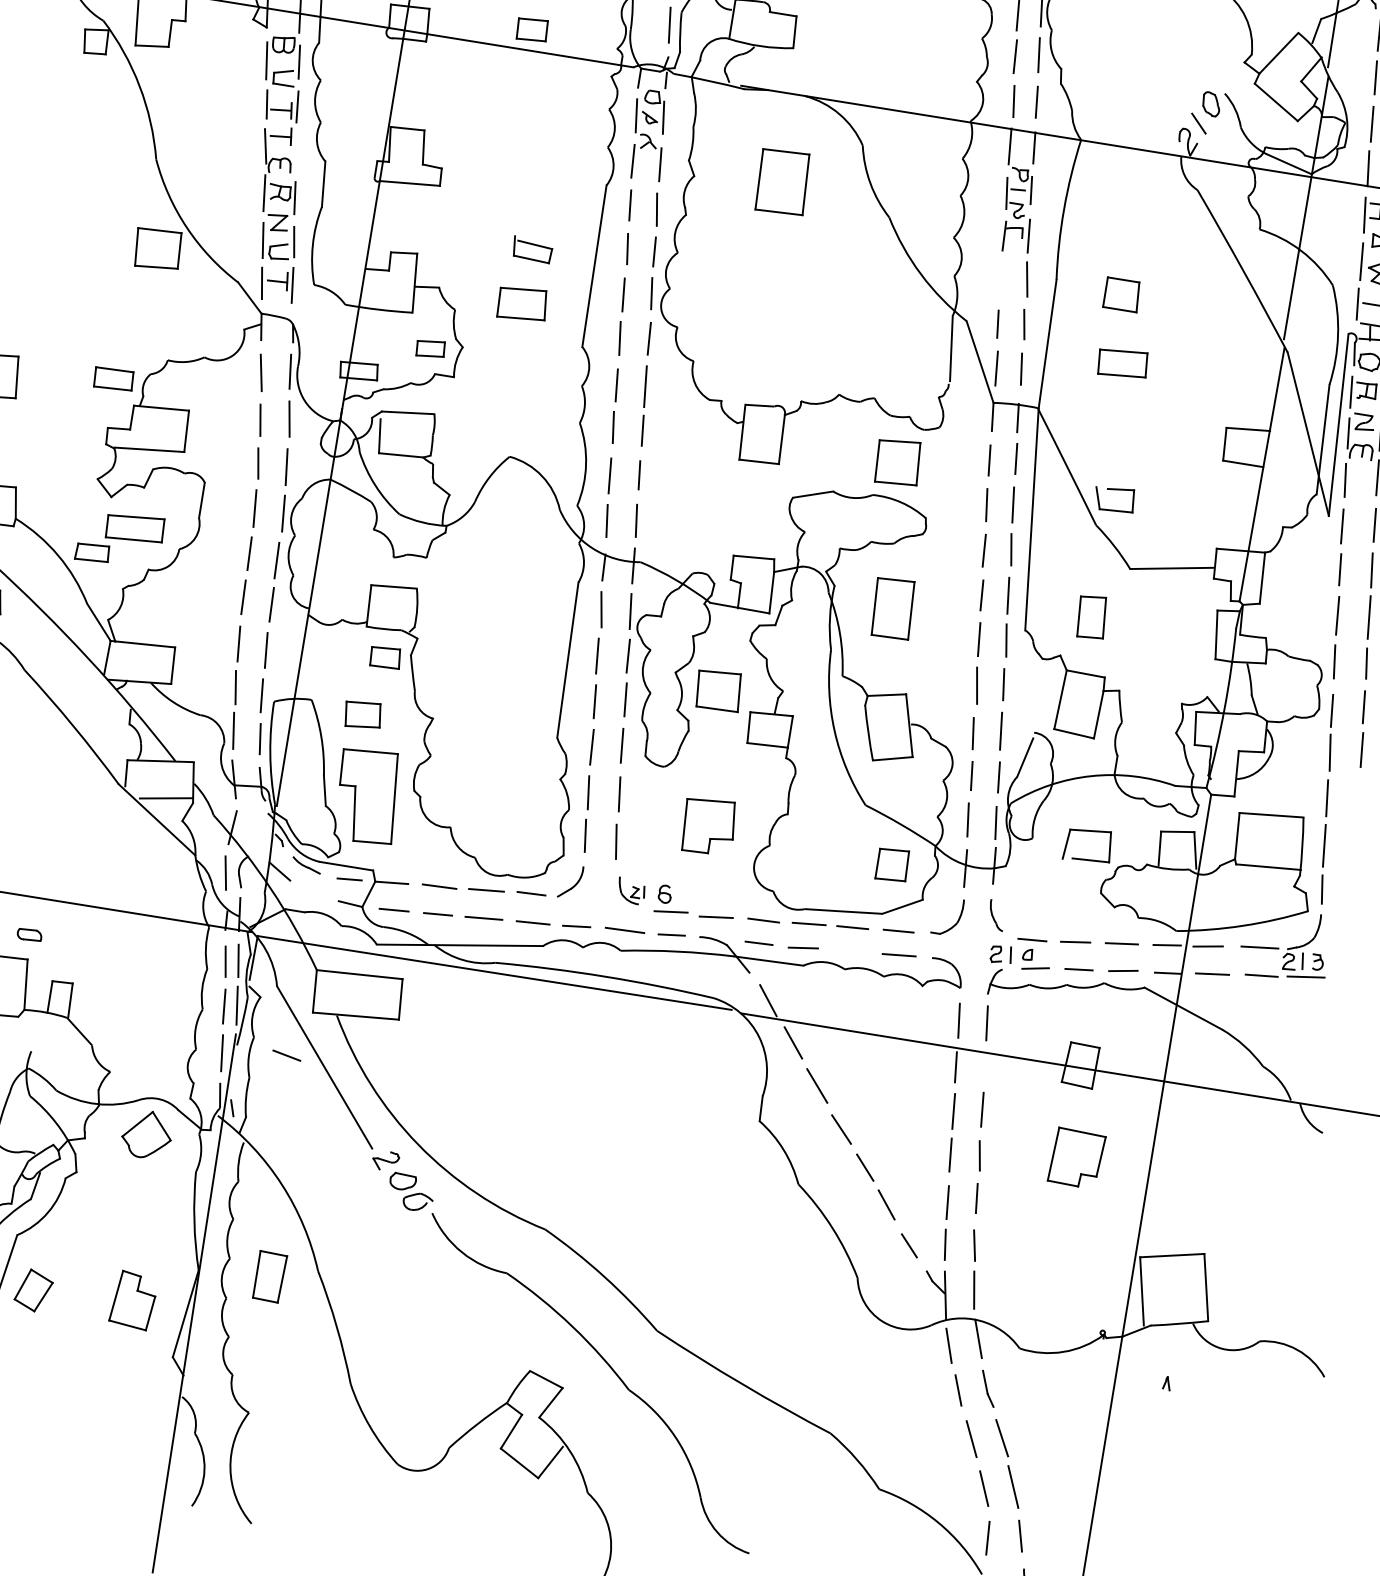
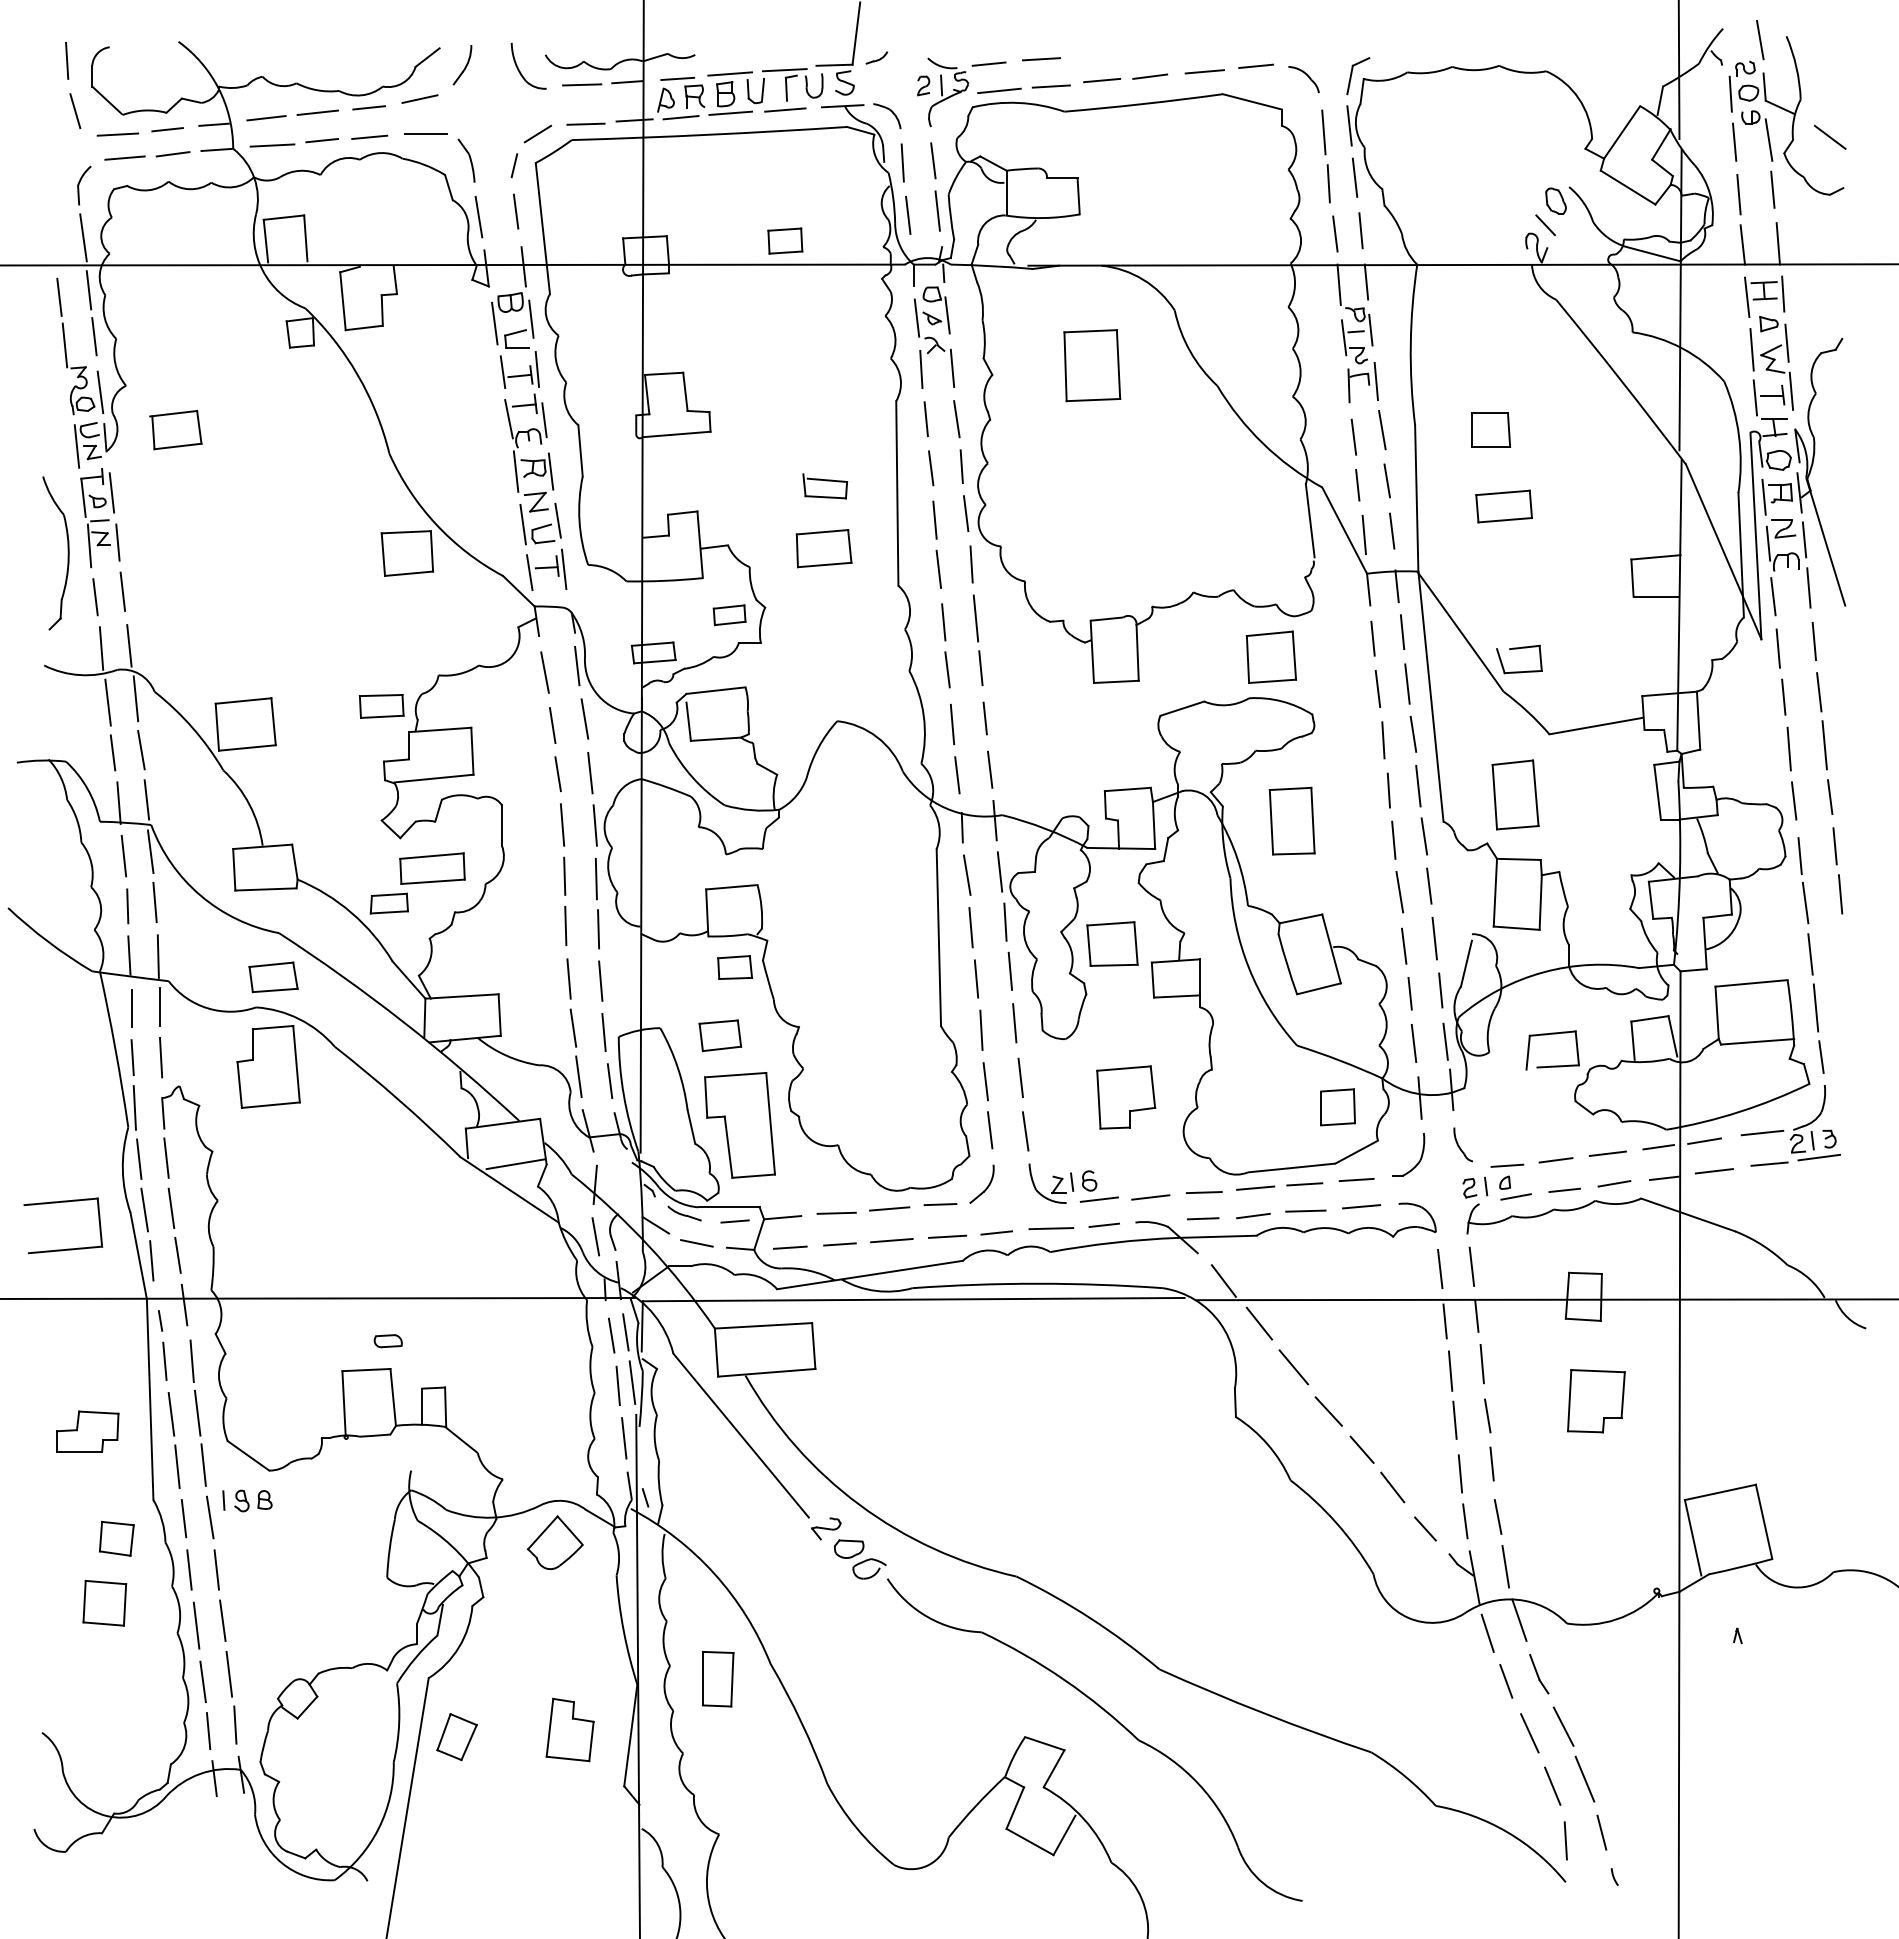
line: (643, 24) -> (908, 215), added
line: (296, 152) -> (544, 420), added
line: (1001, 281) -> (1353, 436), added
part: (1092, 616) -> (1515, 794), size x1.43
part: (631, 891) -> (1051, 1183), size x1.43
line: (849, 950) -> (1305, 1210), added
line: (286, 1055) -> (696, 1243), moved
line: (984, 1066) -> (1476, 1315), added

